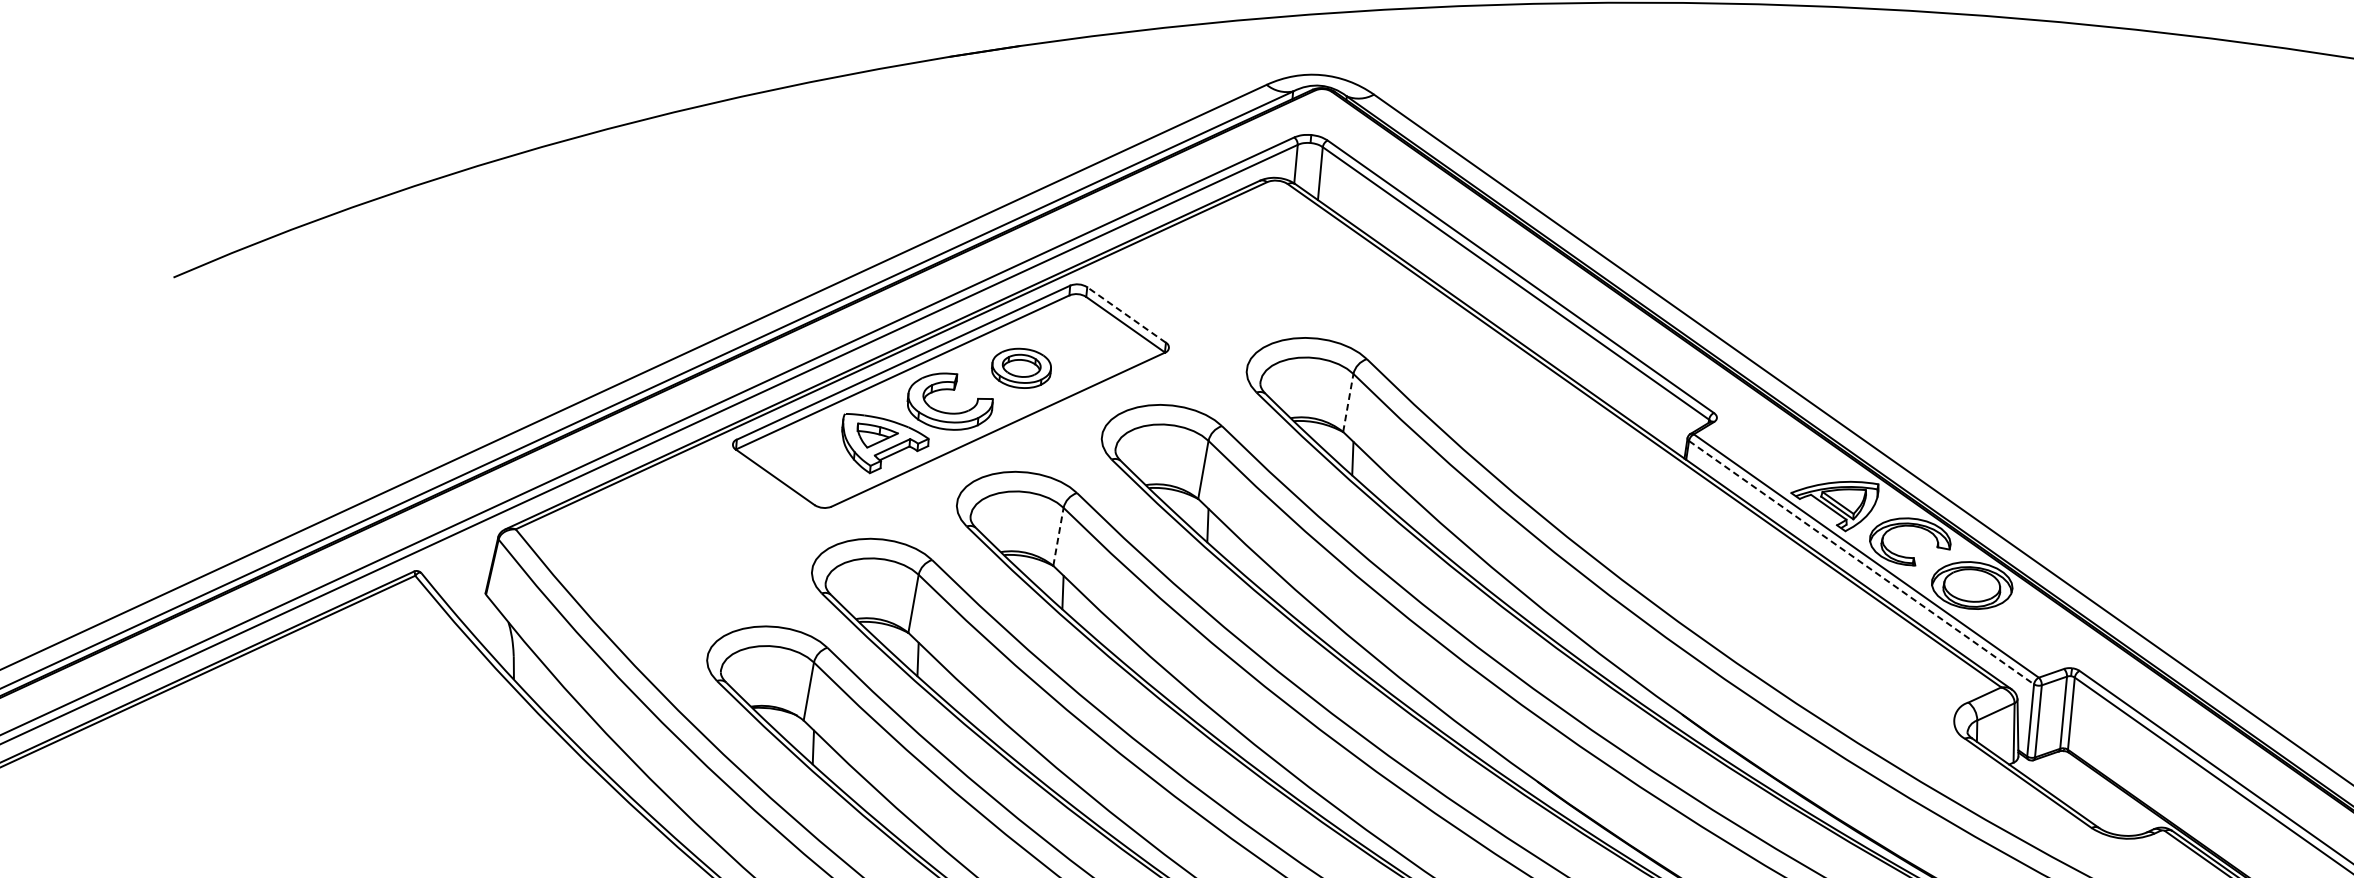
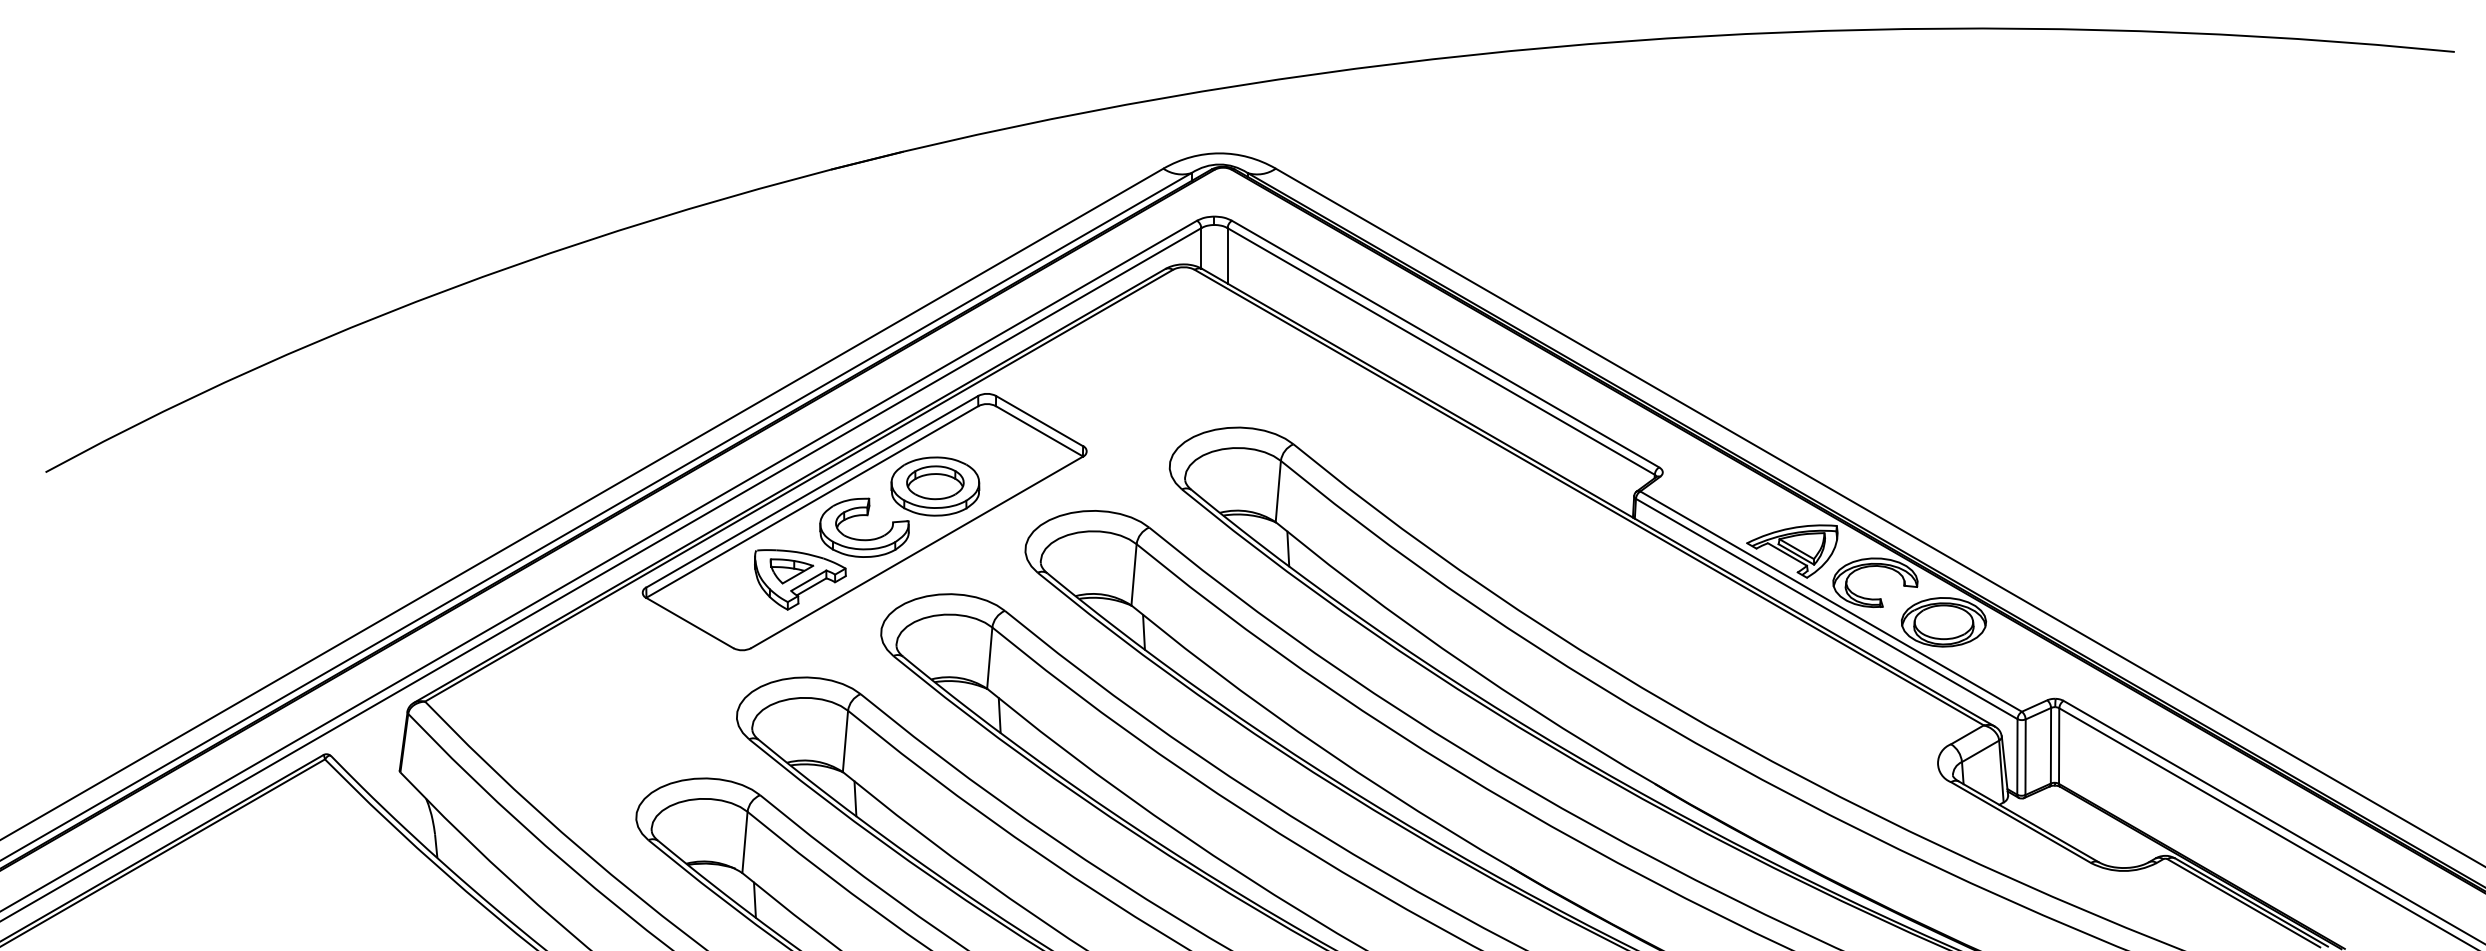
line: (1126, 314) -> (1039, 420), dashed -> solid
part: (1021, 368) -> (935, 486), size x1.43
line: (1348, 402) -> (1278, 491), dashed -> solid
line: (1058, 537) -> (989, 658), dashed -> solid
line: (1862, 563) -> (1827, 609), dashed -> solid

